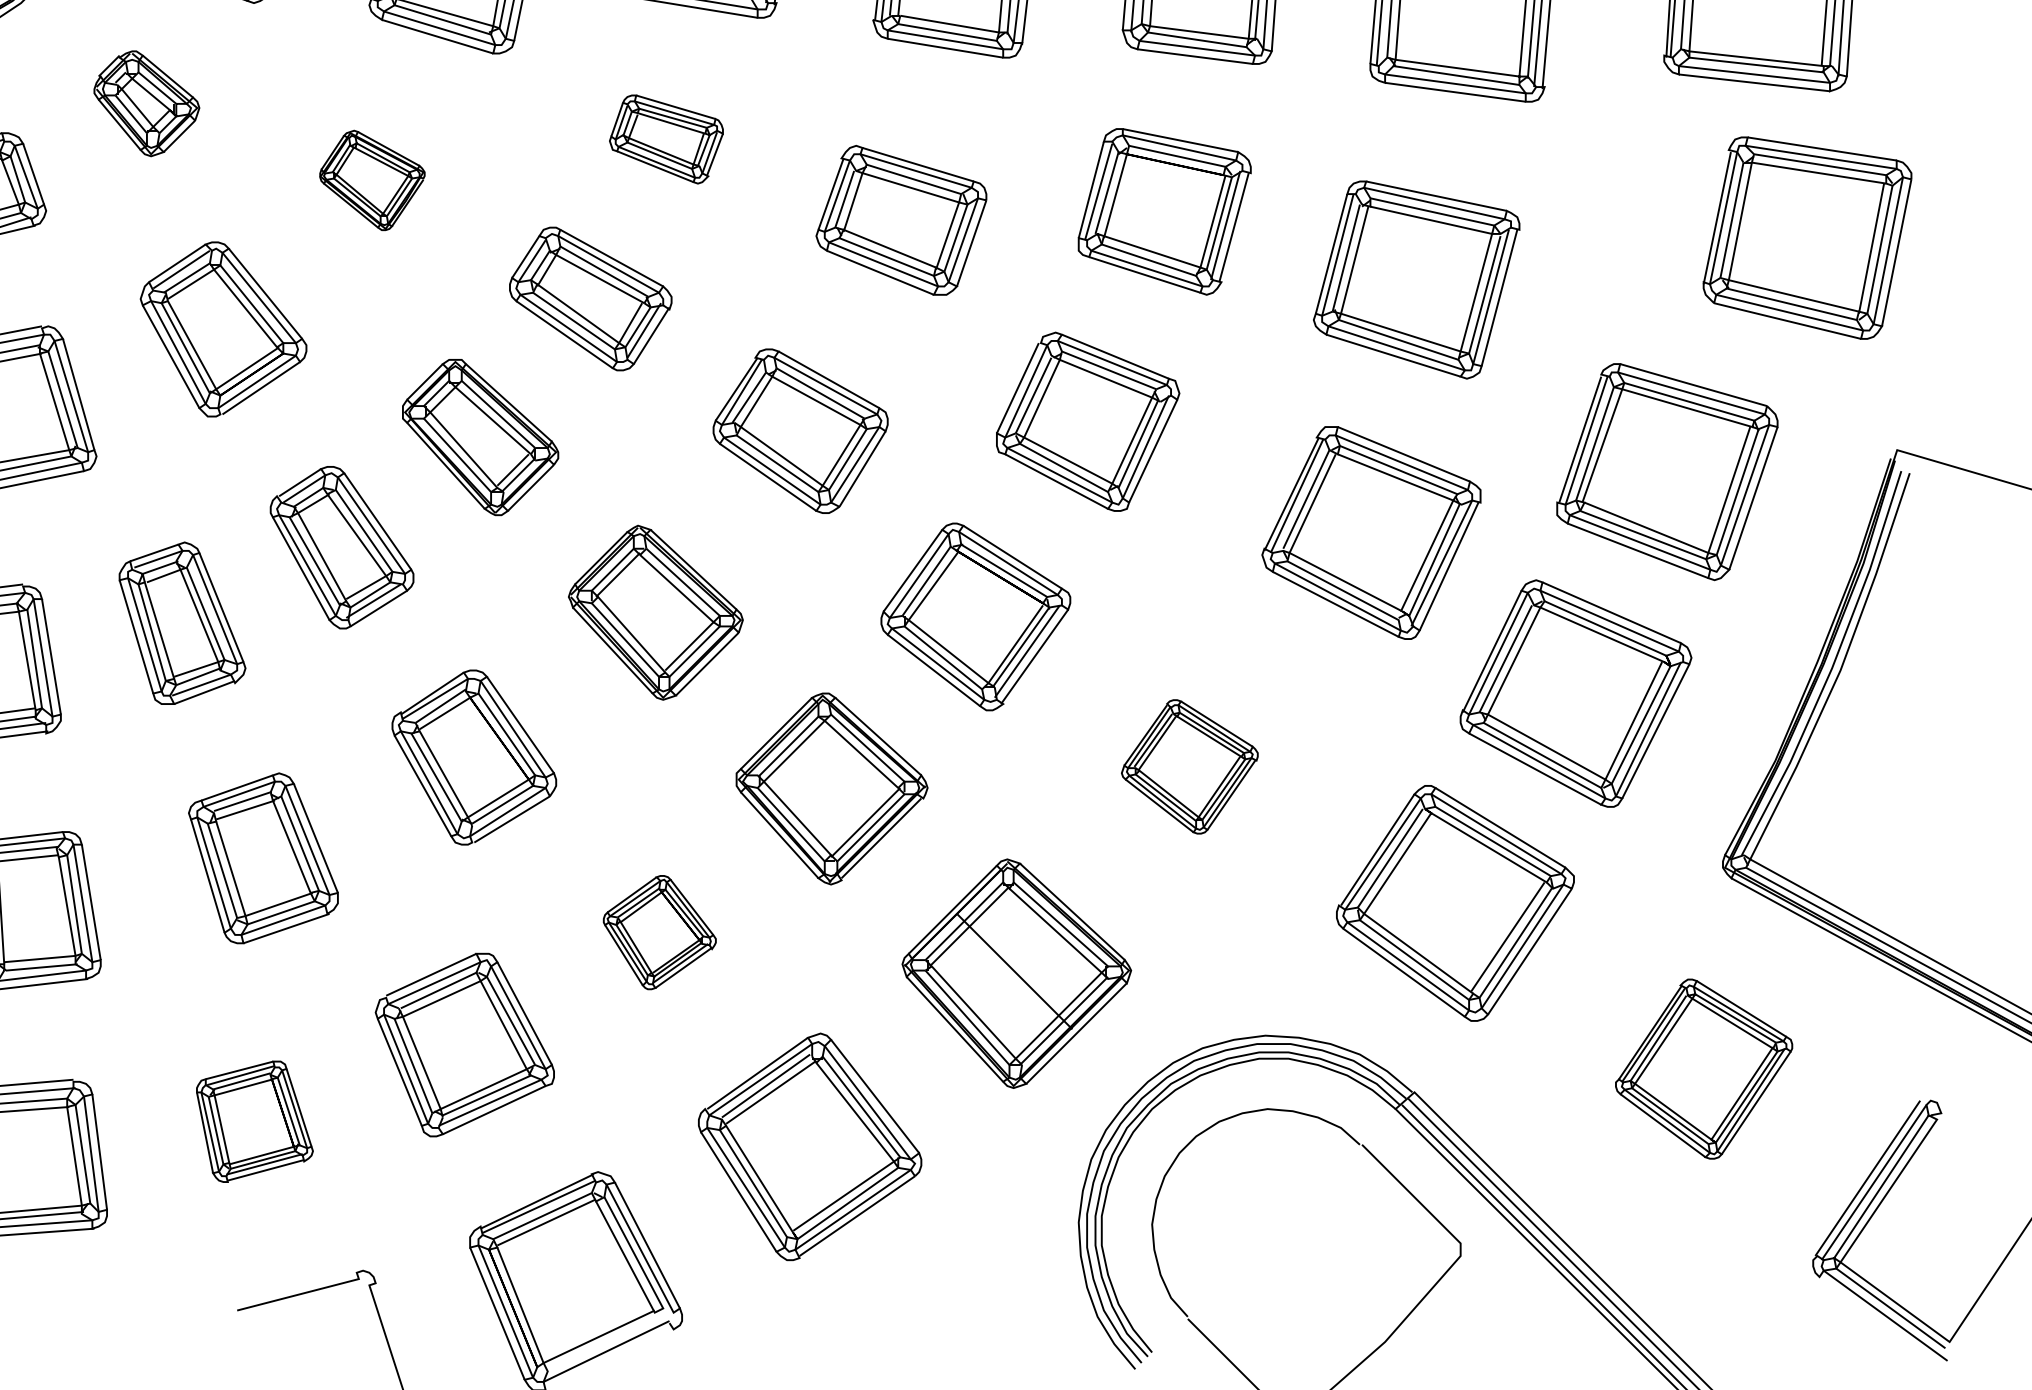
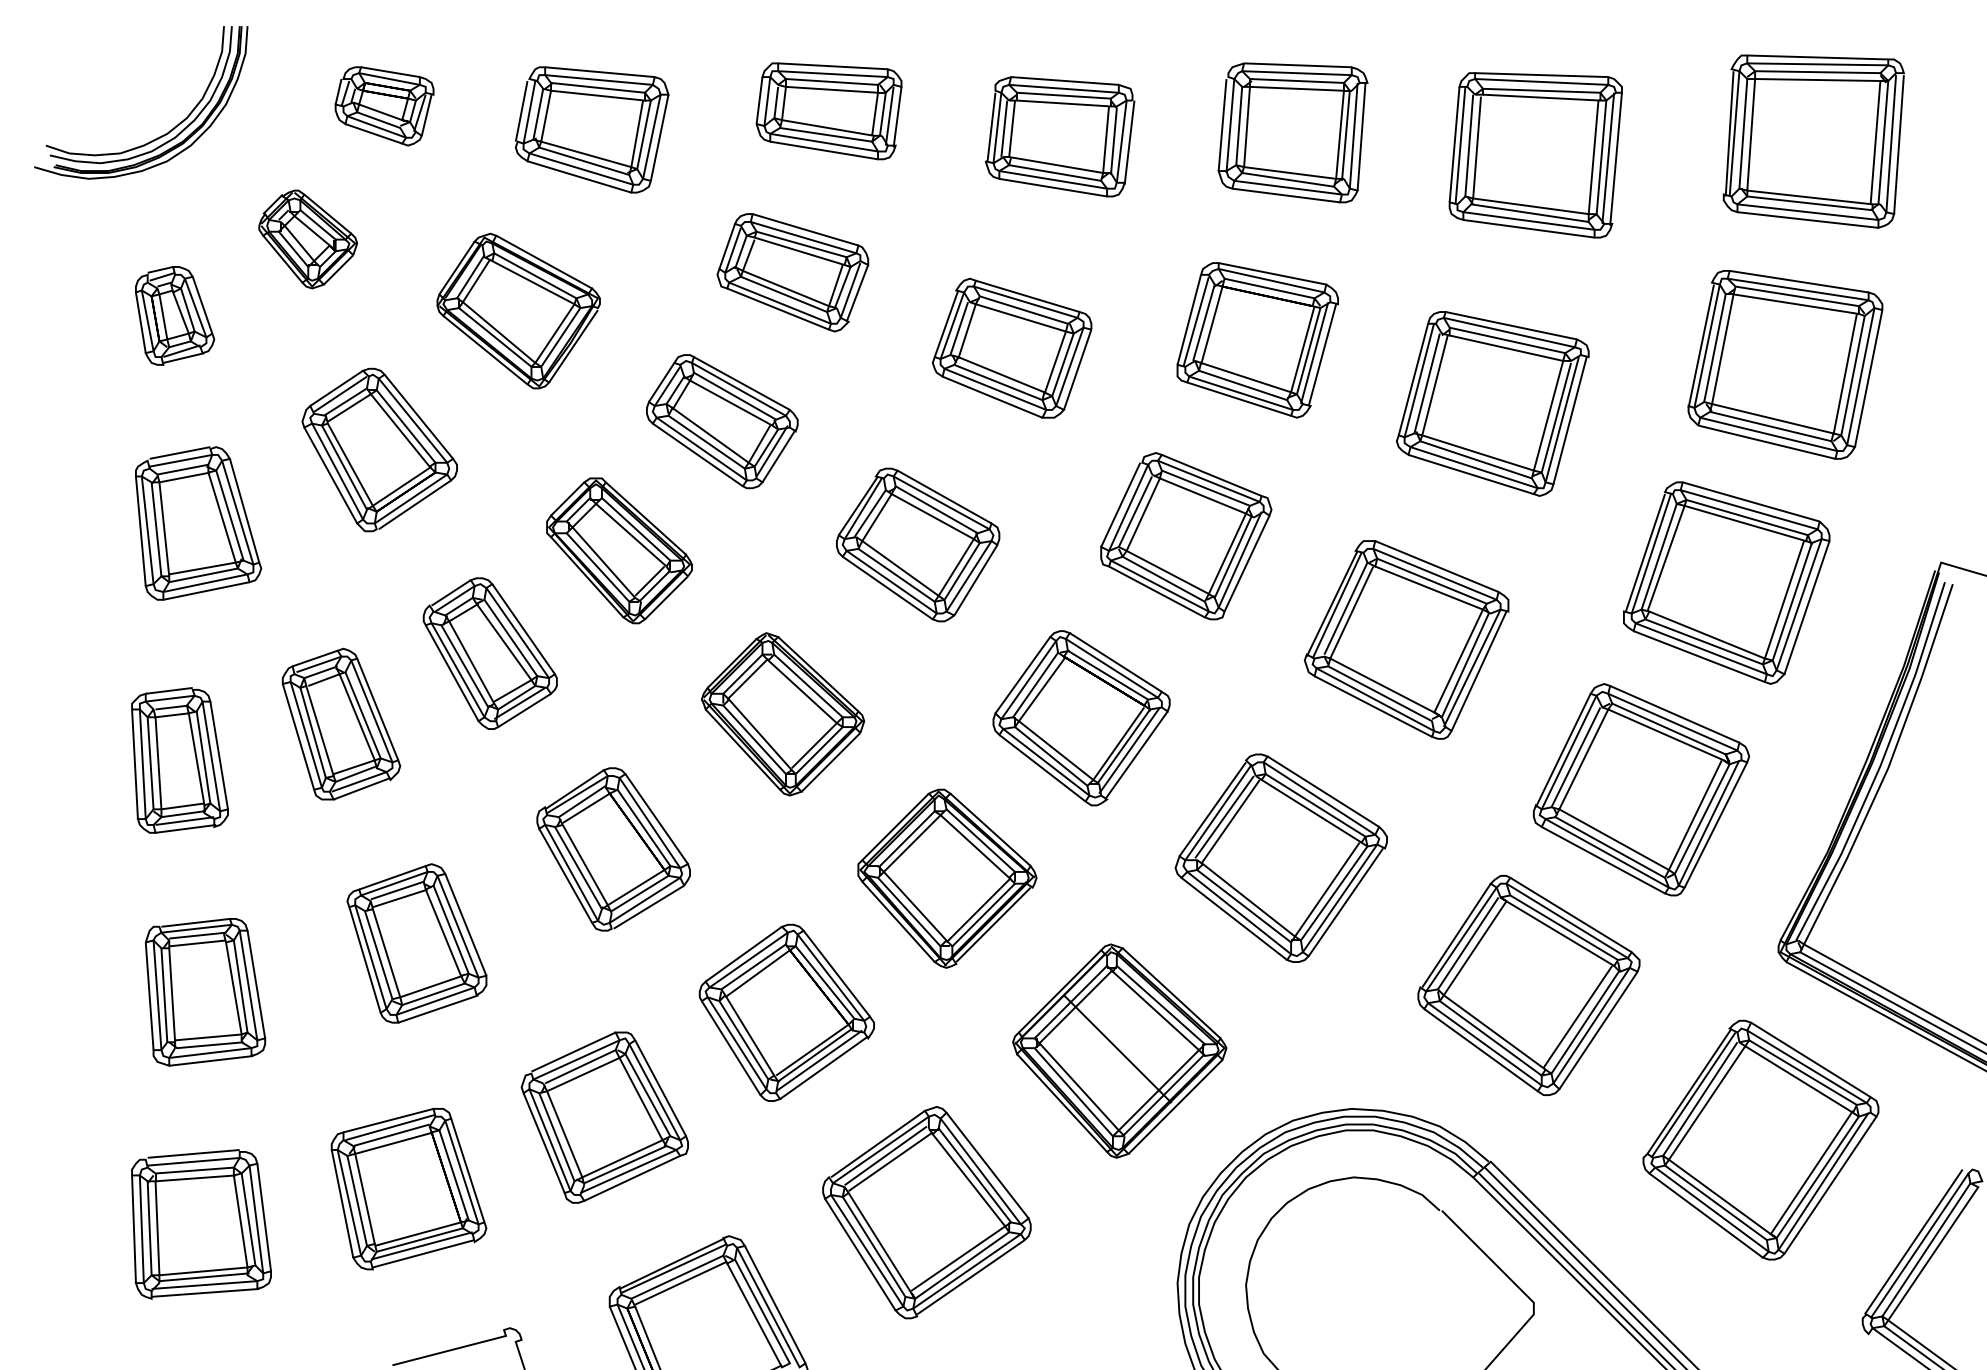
part: (666, 139) -> (792, 272), size x1.43
part: (372, 179) -> (518, 310), size x1.67
part: (1807, 237) -> (1785, 364), moved
part: (1371, 532) -> (1406, 639), moved
part: (1189, 766) -> (1280, 857), size x1.67
part: (659, 932) -> (786, 1012), size x1.67
part: (1703, 1068) -> (1760, 1139), size x1.43
part: (254, 1122) -> (408, 1189), size x1.43

